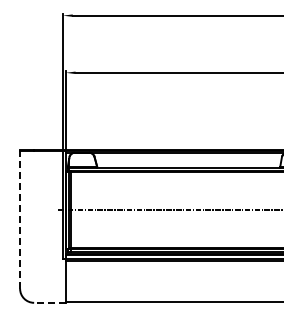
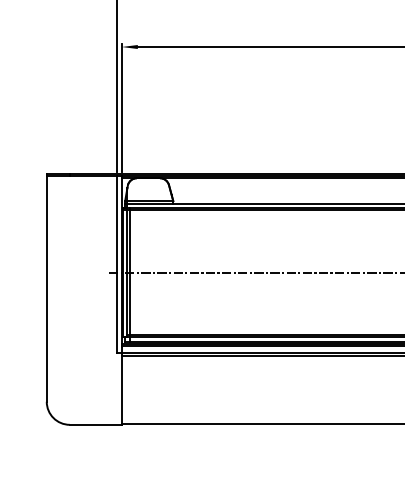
line: (20, 218) -> (47, 286), dashed -> solid
line: (49, 302) -> (95, 424), dashed -> solid

